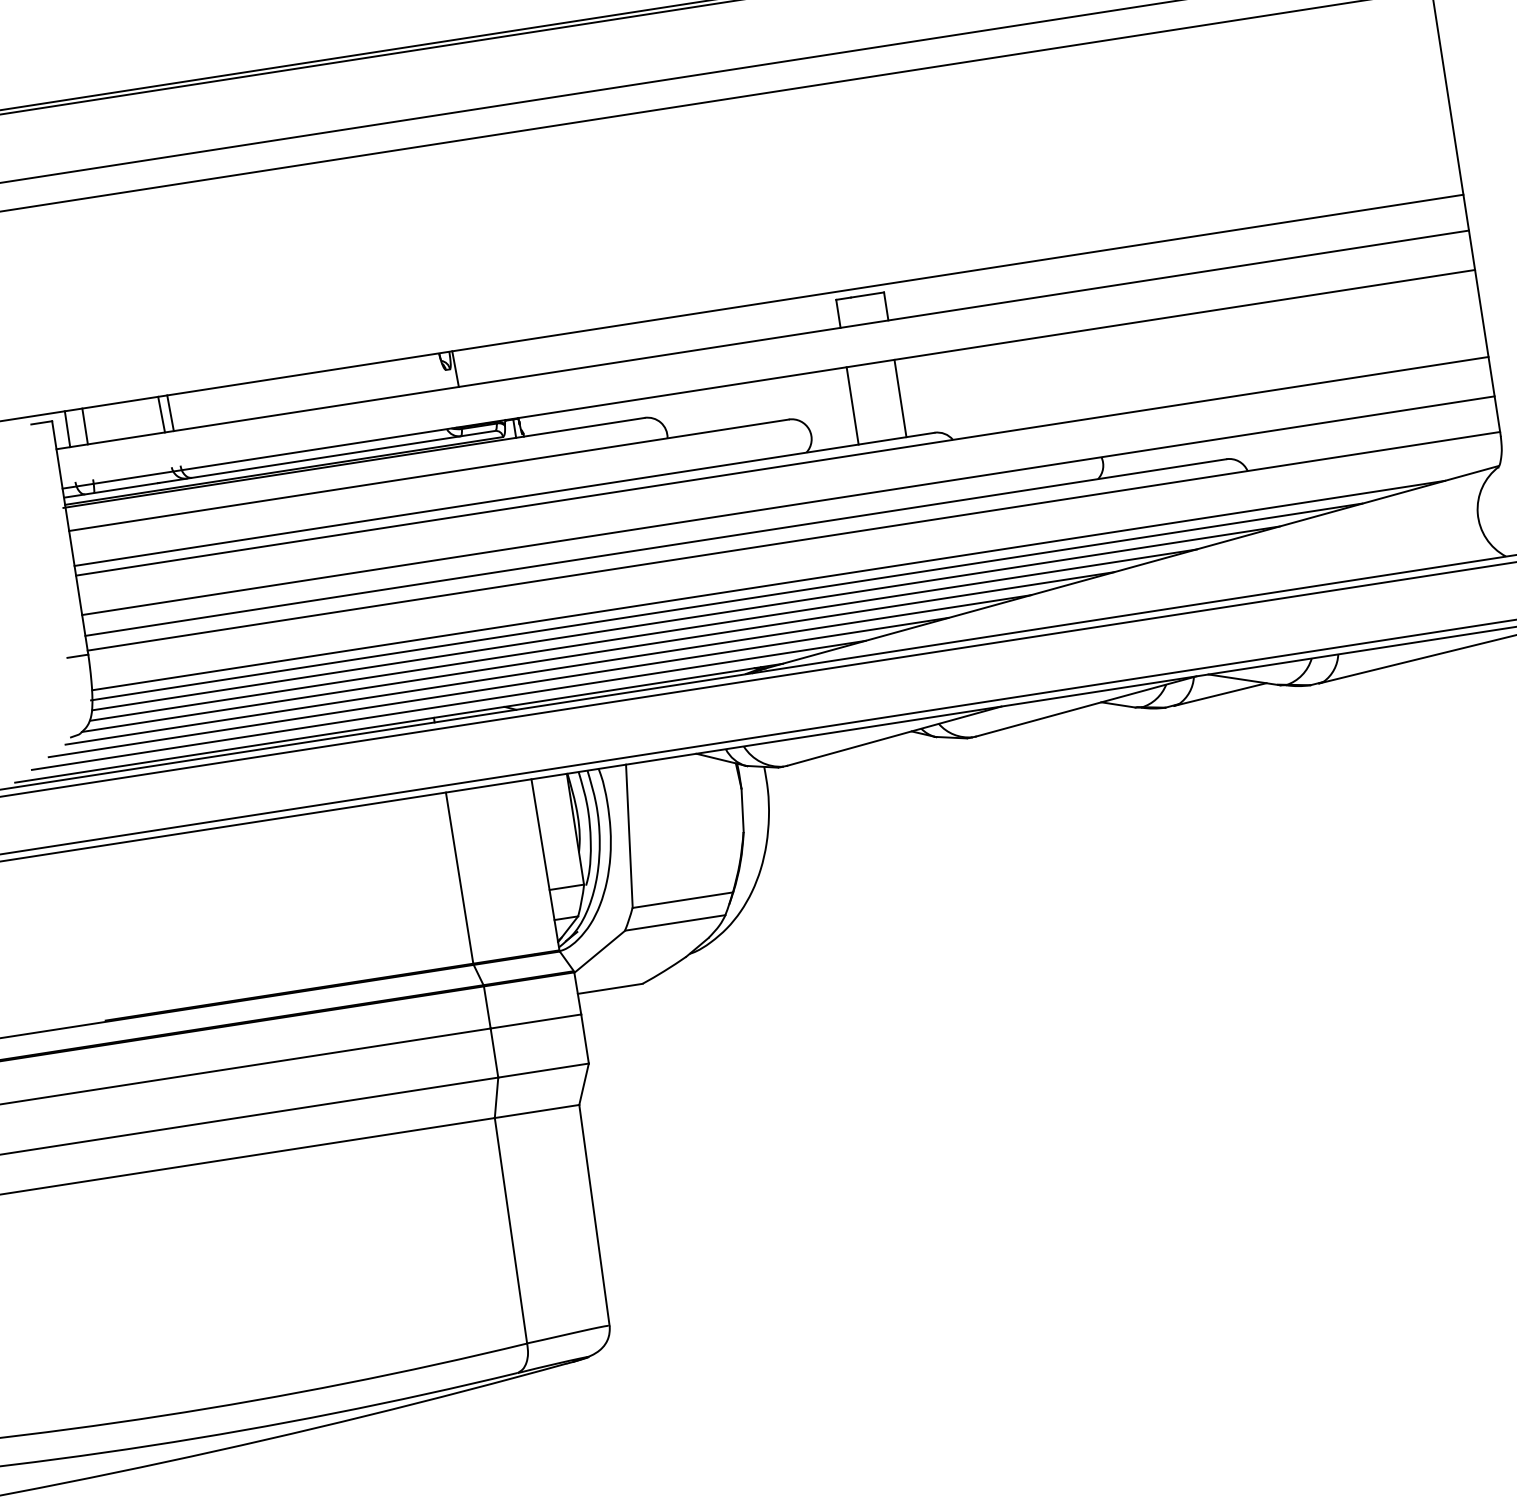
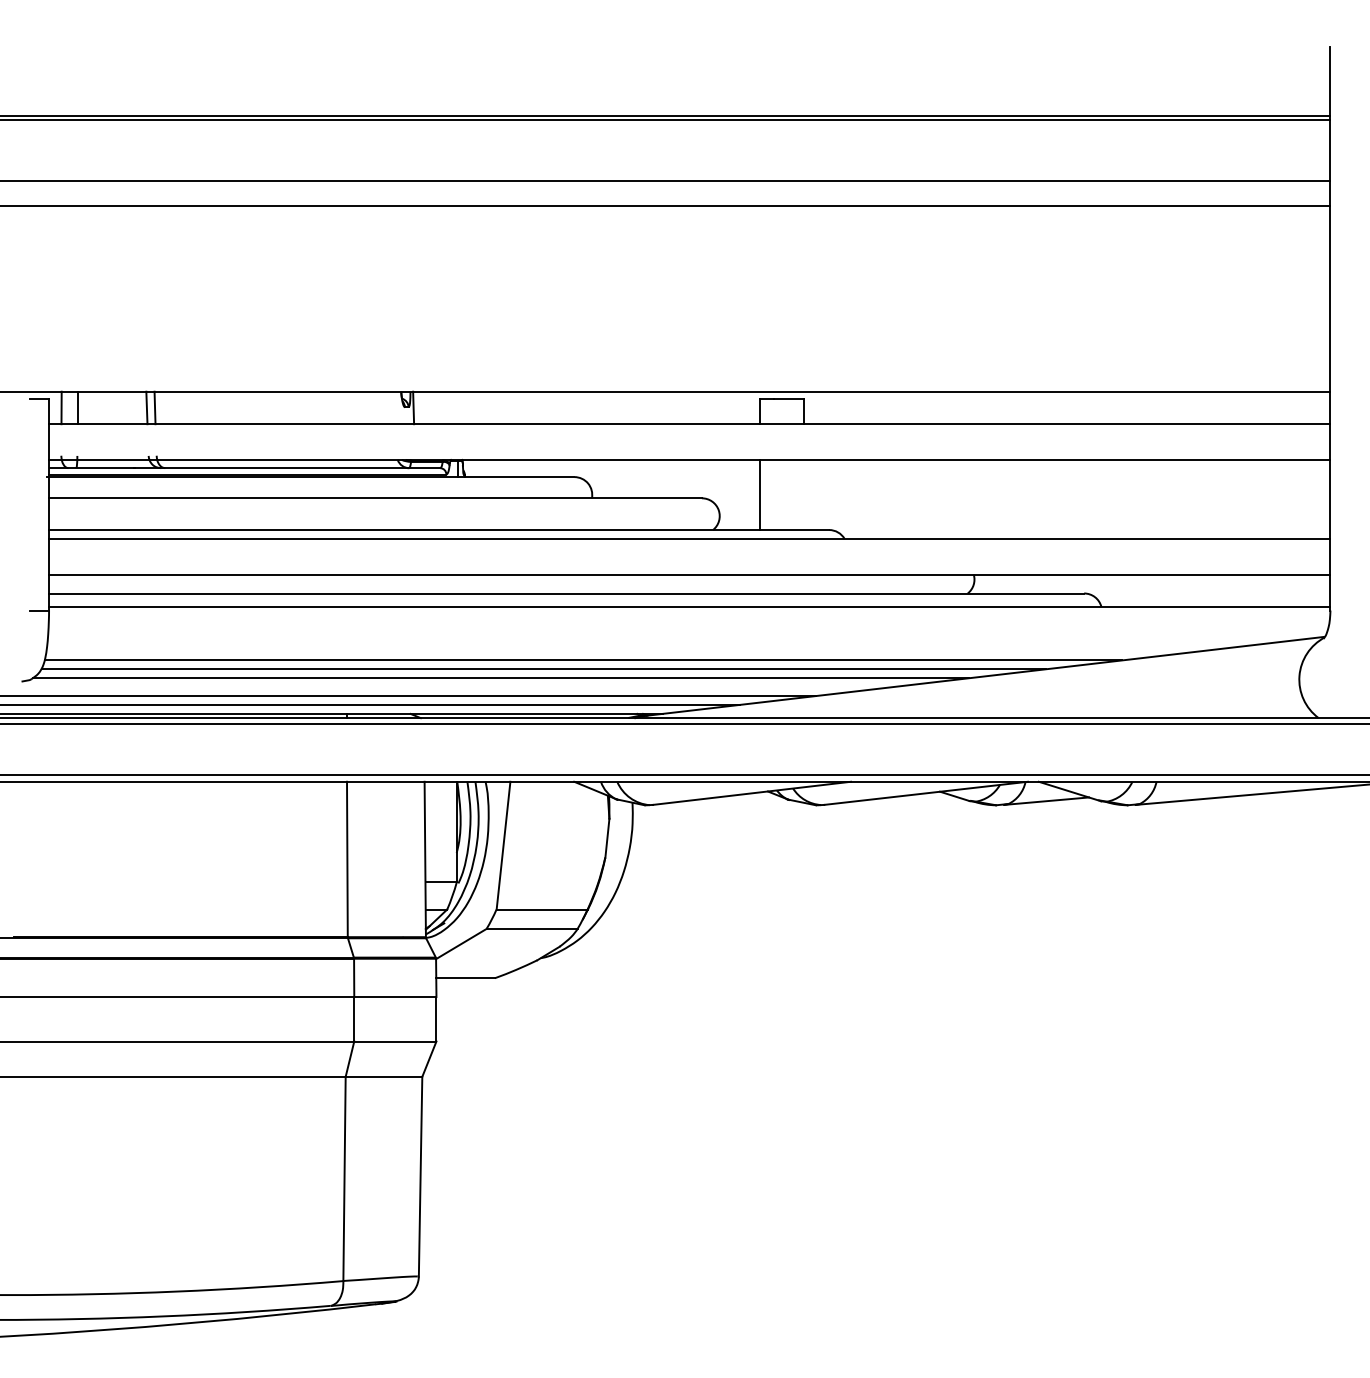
line: (900, 397) -> (803, 494), removed
line: (768, 585) -> (661, 642), removed
line: (726, 602) -> (621, 651), removed
line: (548, 670) -> (454, 687), removed

